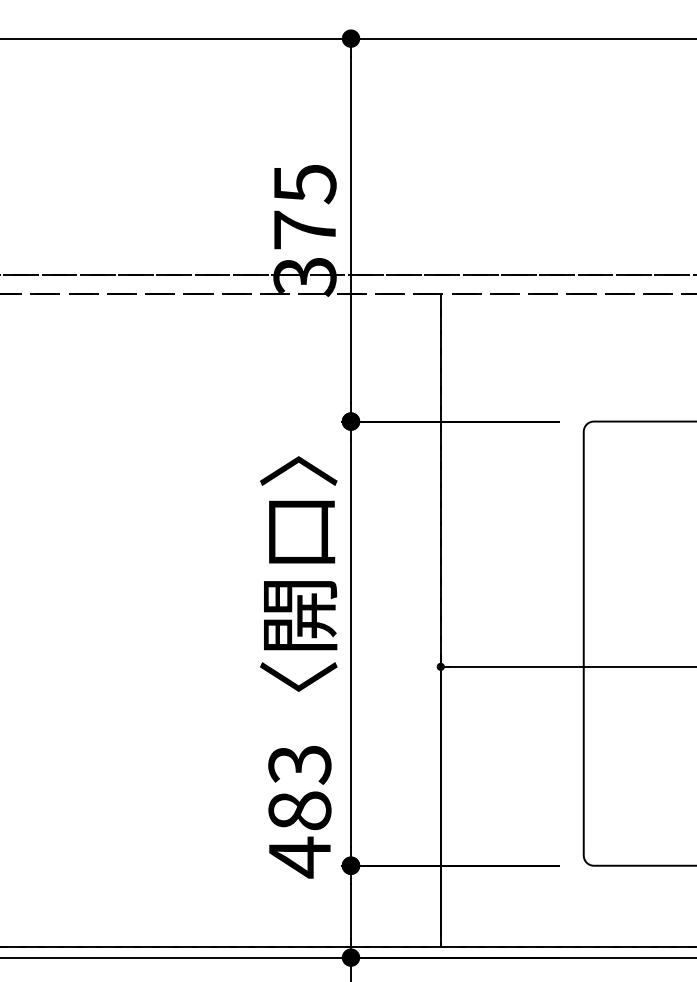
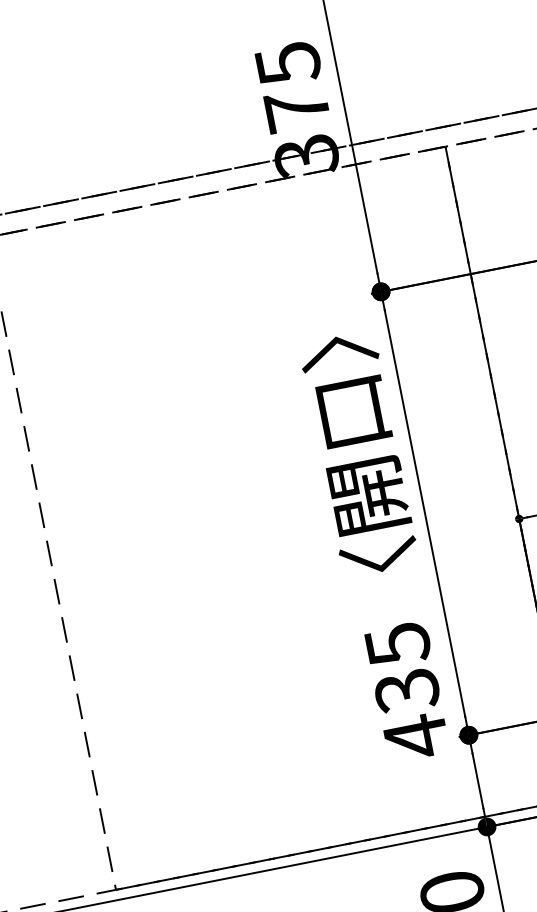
text: (299, 788) -> (402, 668), 483 -> 435

